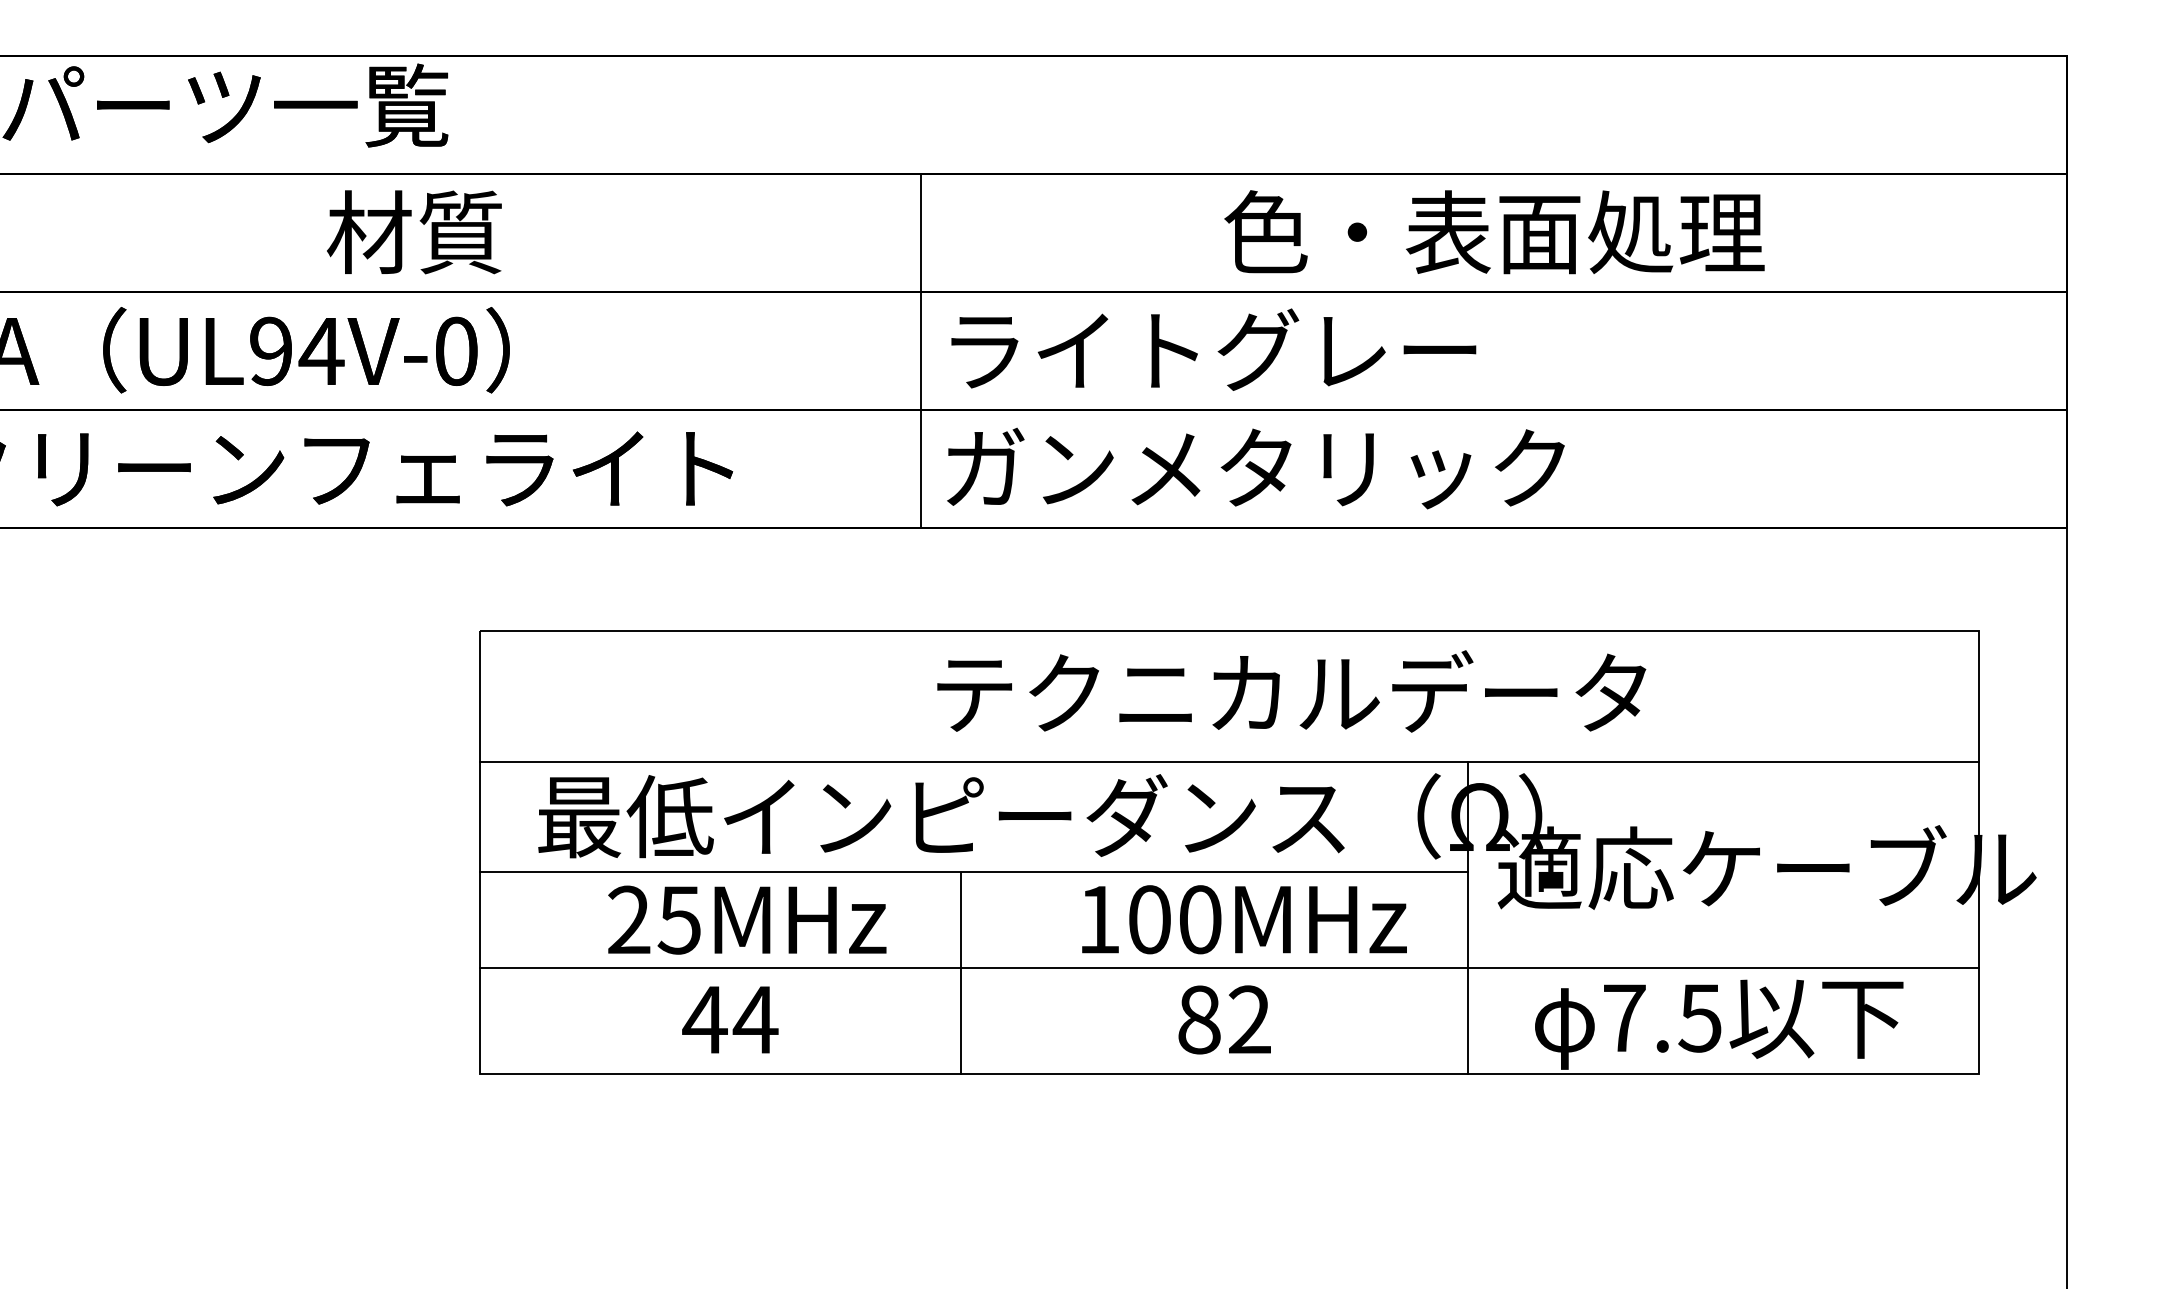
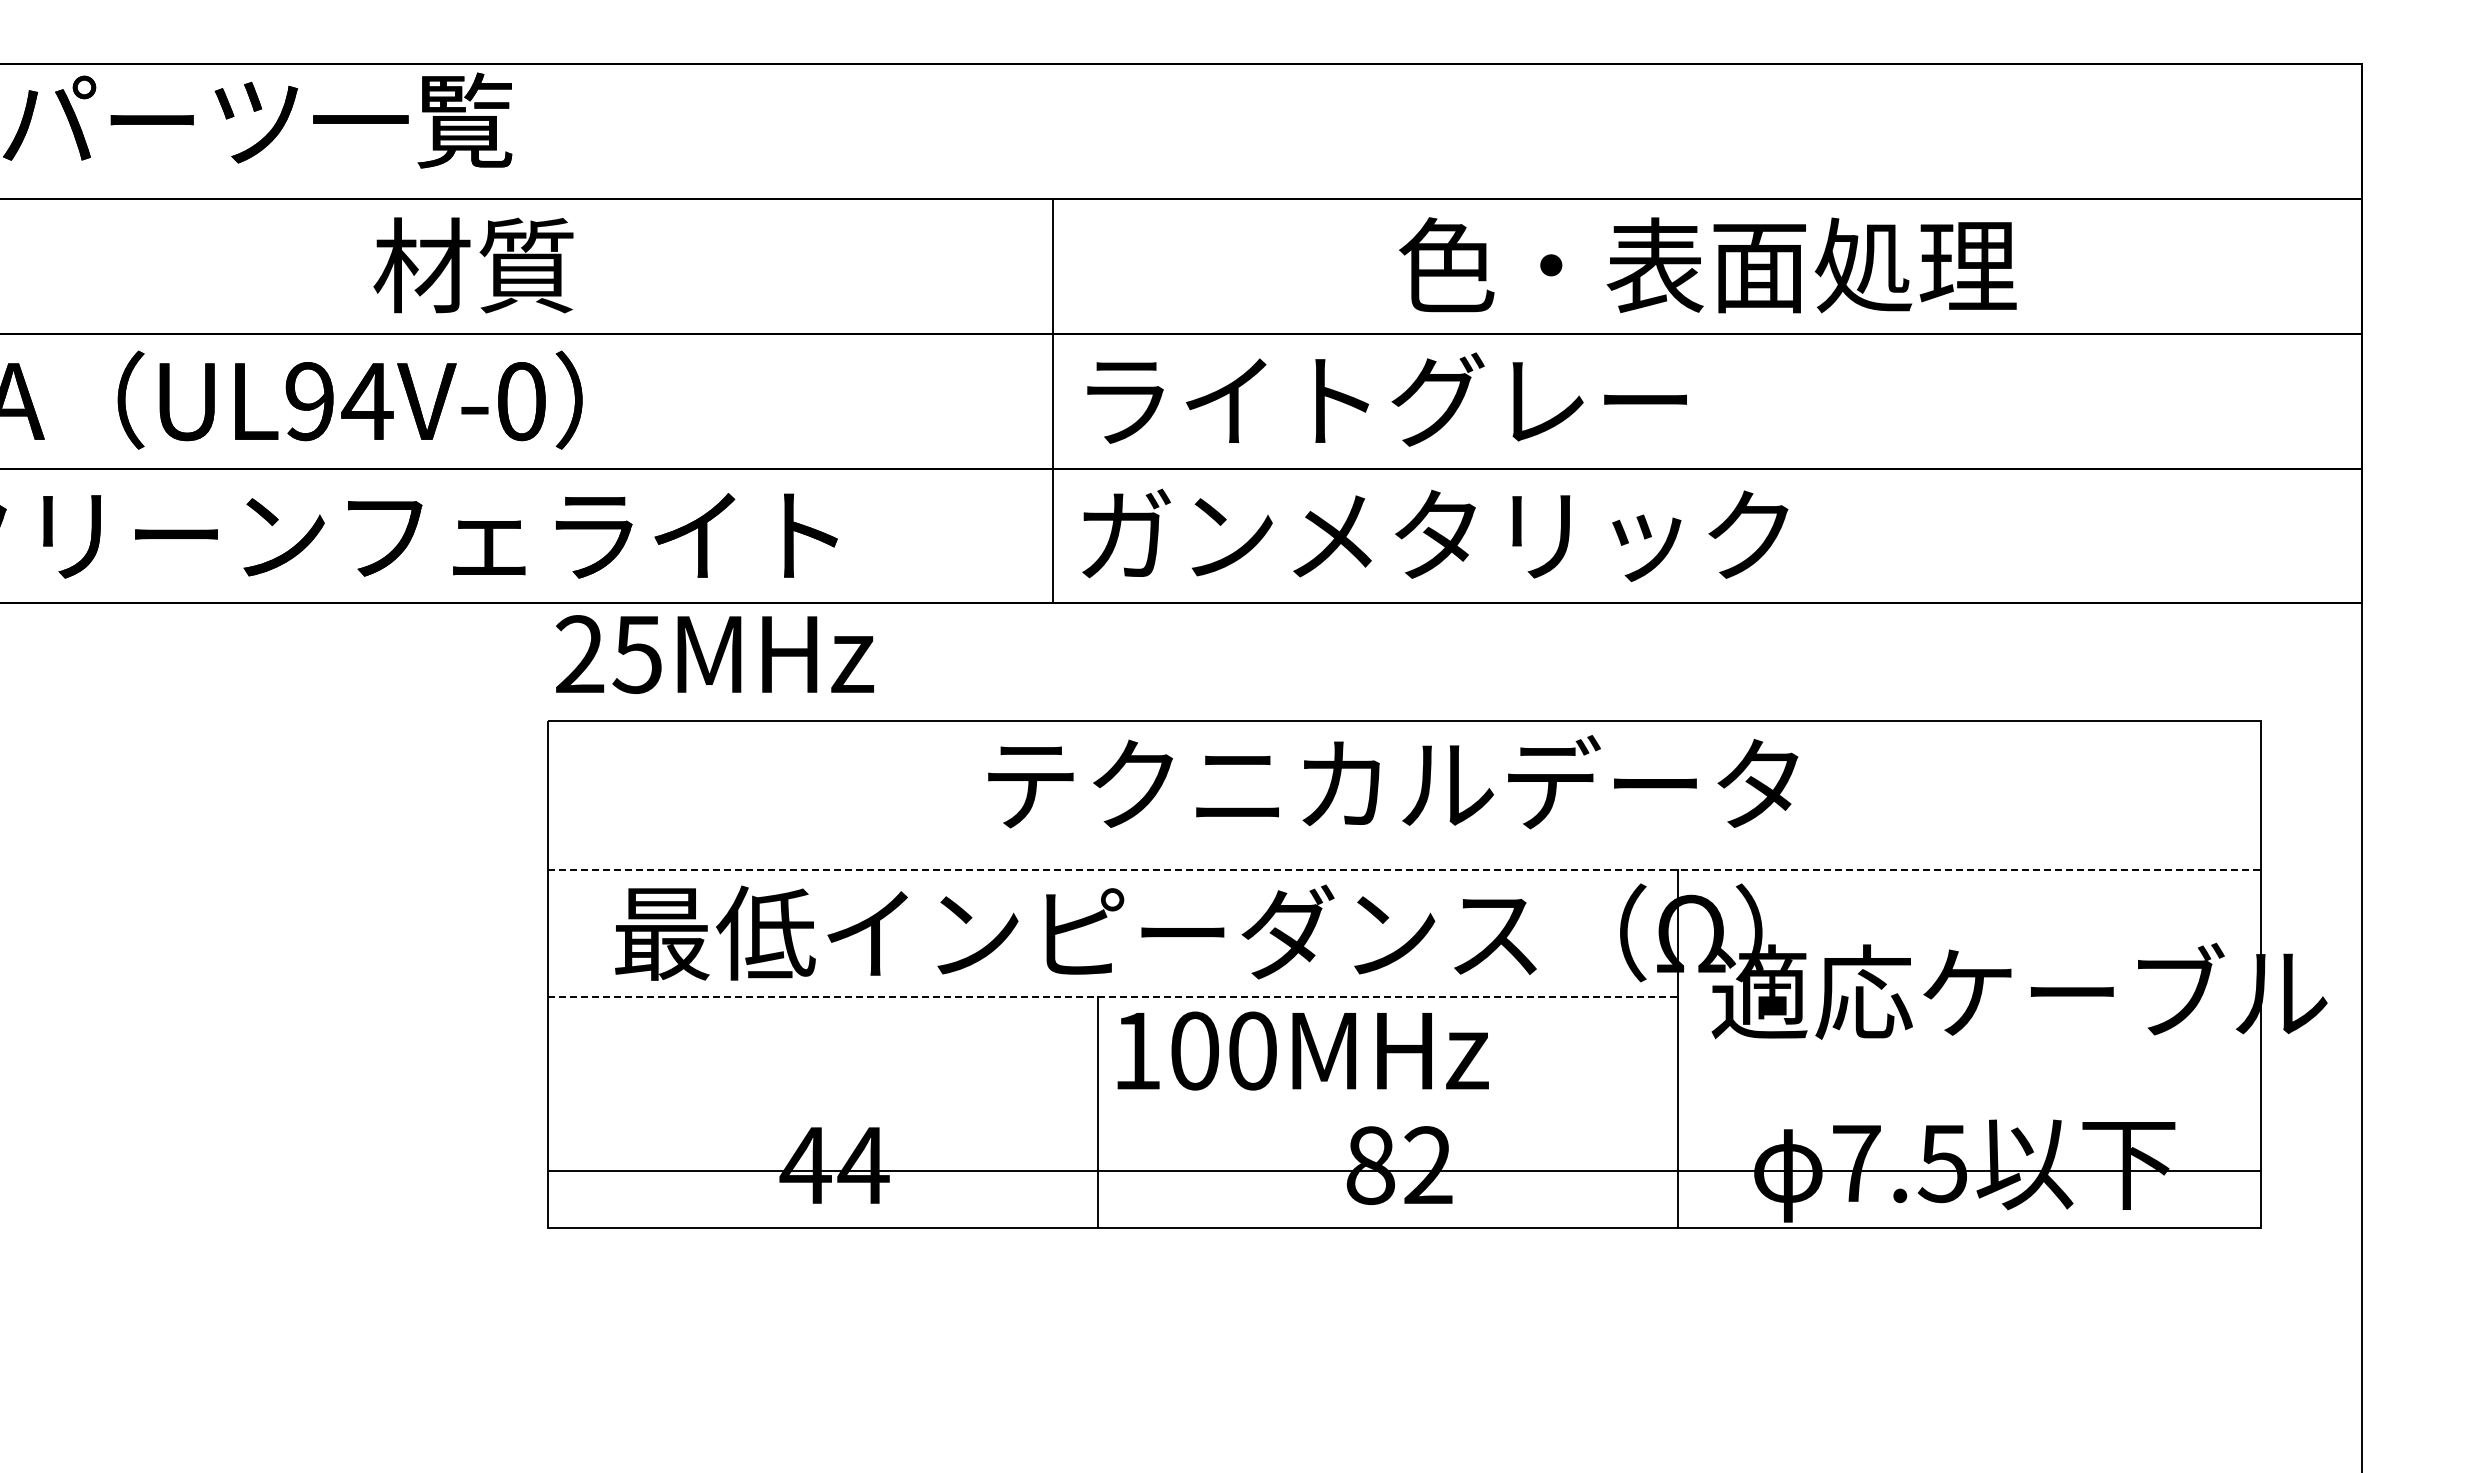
text: (1292, 691) -> (1393, 782), moved
line: (1229, 761) -> (1405, 870), solid -> dashed
line: (974, 872) -> (1113, 996), solid -> dashed
text: (1243, 919) -> (1302, 1050), moved
text: (746, 920) -> (714, 654), moved
line: (1229, 968) -> (1404, 1170), moved

